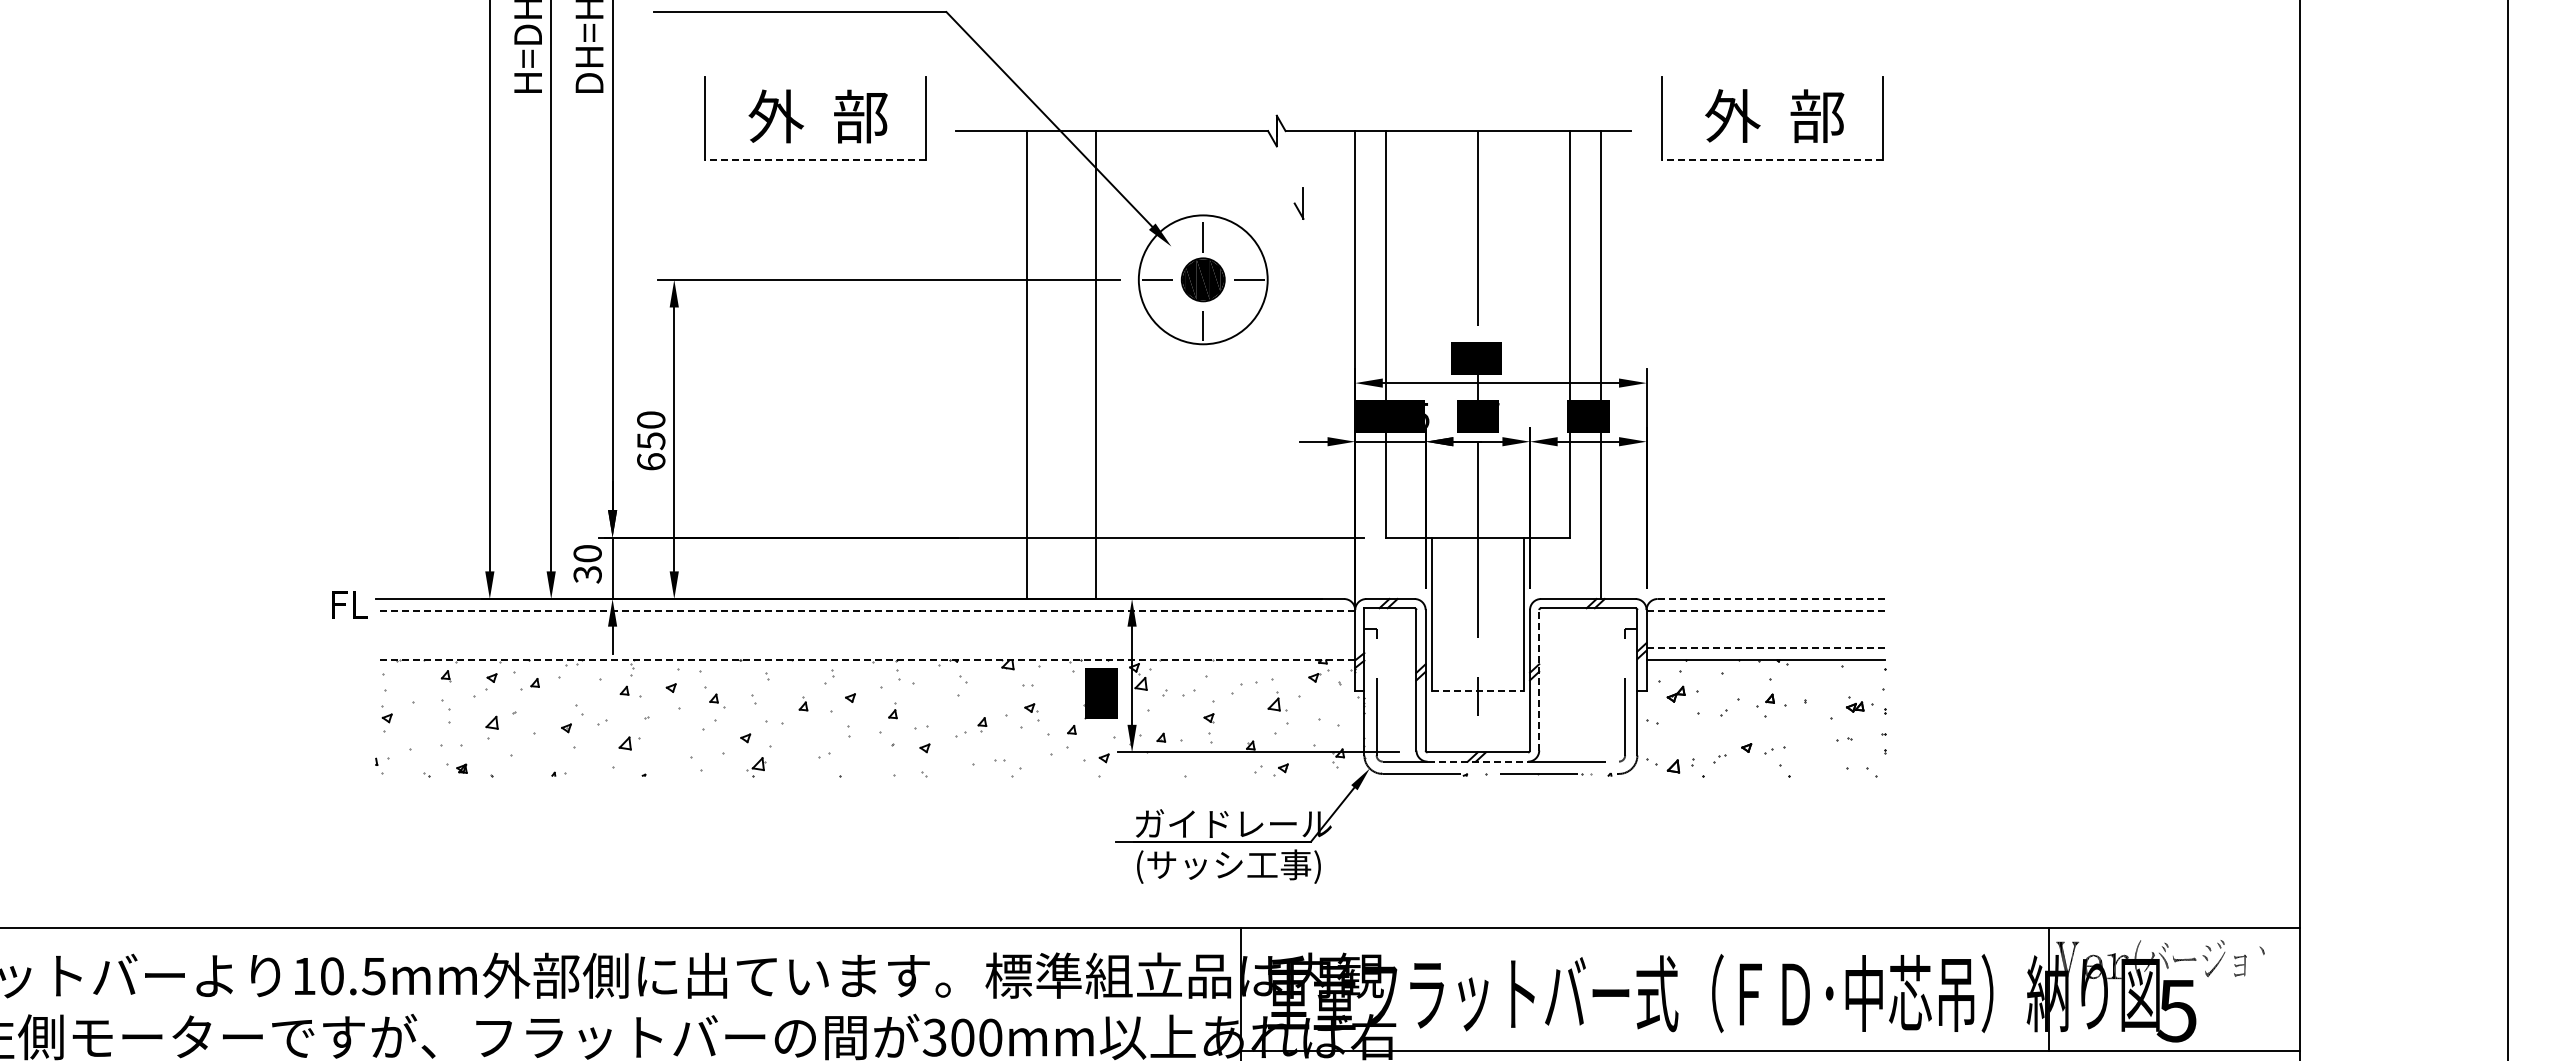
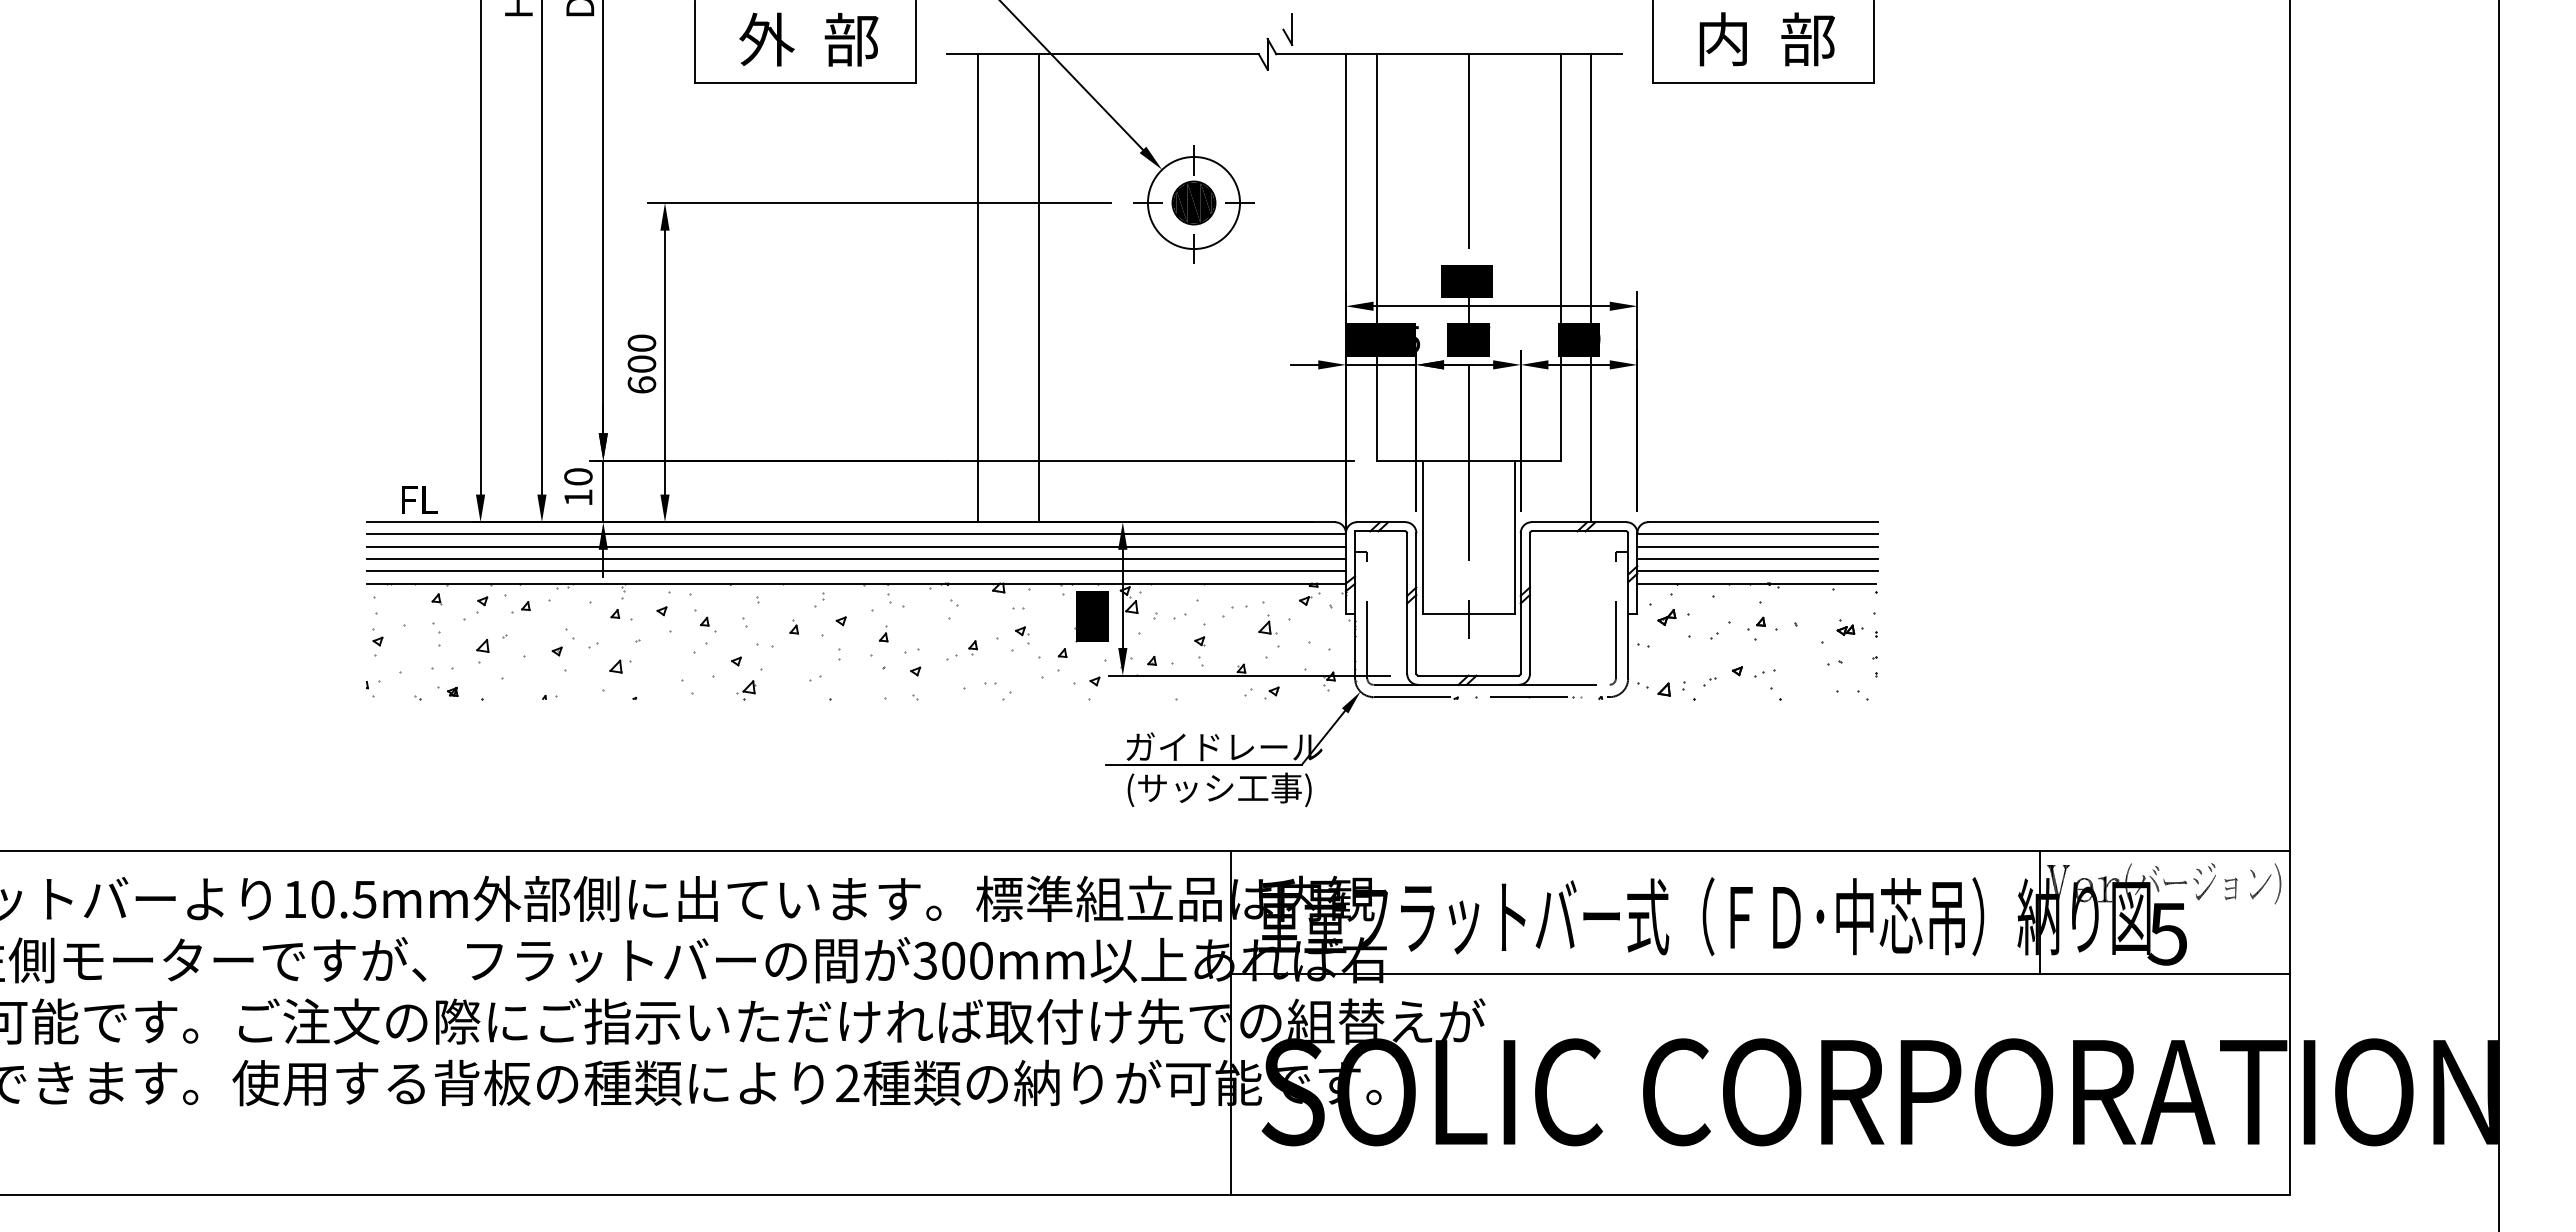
text: (1732, 116) -> (1723, 39), 外  部 -> 内  部
line: (814, 160) -> (805, 83), dashed -> solid
line: (1771, 160) -> (1762, 83), dashed -> solid
part: (1298, 203) -> (1287, 29), moved
circle: (1202, 279) -> (1193, 202), size x0.71
line: (1026, 365) -> (977, 288), moved
line: (1096, 365) -> (1039, 288), moved
text: (650, 441) -> (641, 364), 650 -> 600
text: (587, 574) -> (578, 497), 30 -> 10
line: (1772, 599) -> (1763, 522), dashed -> solid
text: (349, 604) -> (419, 499), moved
line: (865, 611) -> (856, 534), dashed -> solid
line: (1767, 611) -> (1758, 534), dashed -> solid
line: (864, 623) -> (855, 546), added
line: (1766, 623) -> (1757, 546), added
line: (864, 636) -> (855, 559), added
line: (1766, 636) -> (1757, 559), added
line: (864, 648) -> (855, 571), added
line: (1767, 648) -> (1758, 571), dashed -> solid
line: (865, 660) -> (856, 583), dashed -> solid
line: (1538, 680) -> (1529, 603), dashed -> solid
line: (1478, 691) -> (1469, 614), dashed -> solid
line: (1478, 761) -> (1469, 684), dashed -> solid
part: (2274, 960) -> (2265, 883), added

